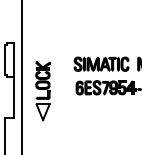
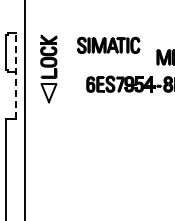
part: (101, 63) -> (108, 44), moved
line: (13, 80) -> (15, 75), solid -> dashed
part: (42, 90) -> (48, 68), moved

